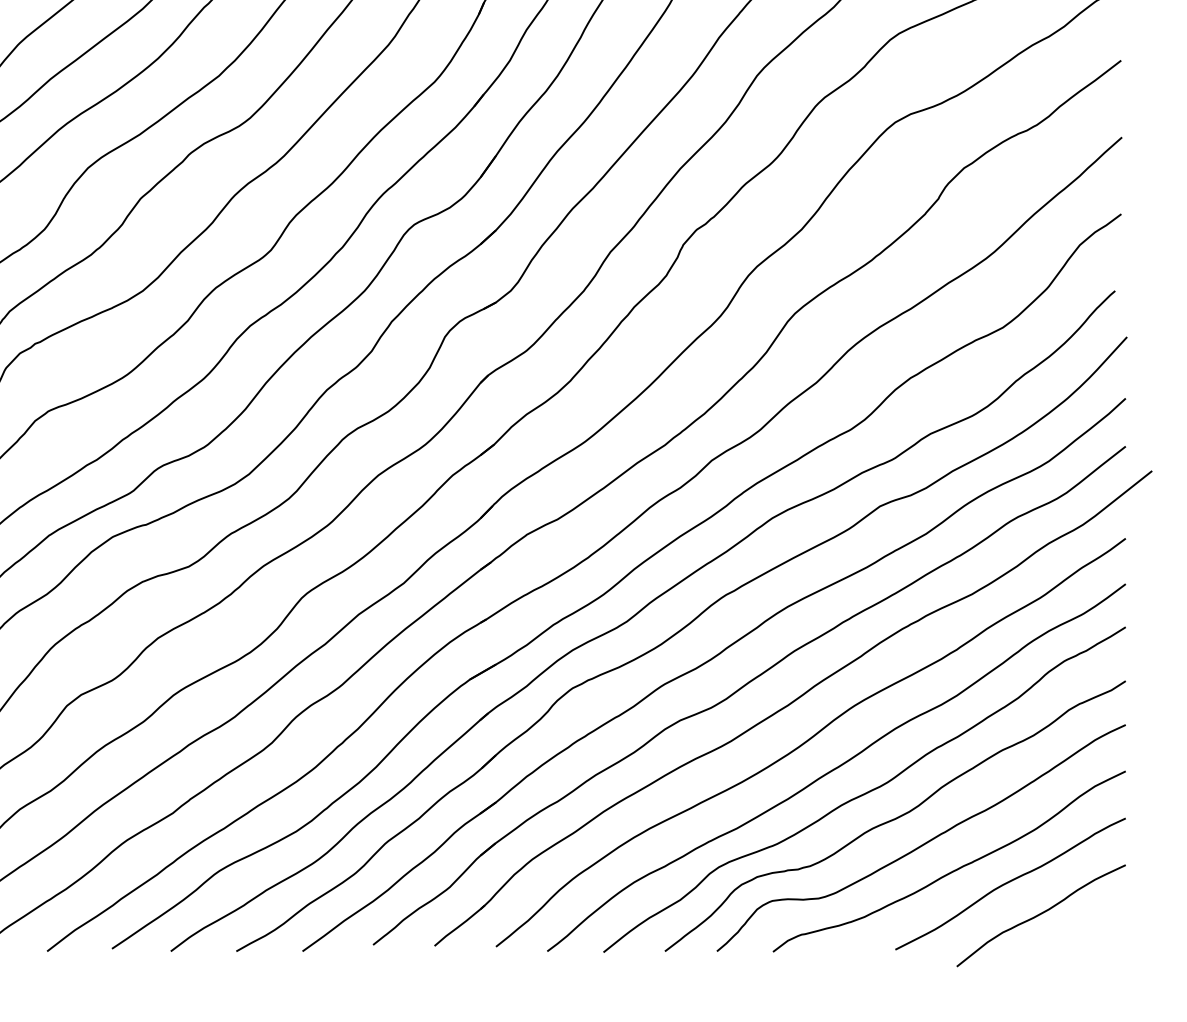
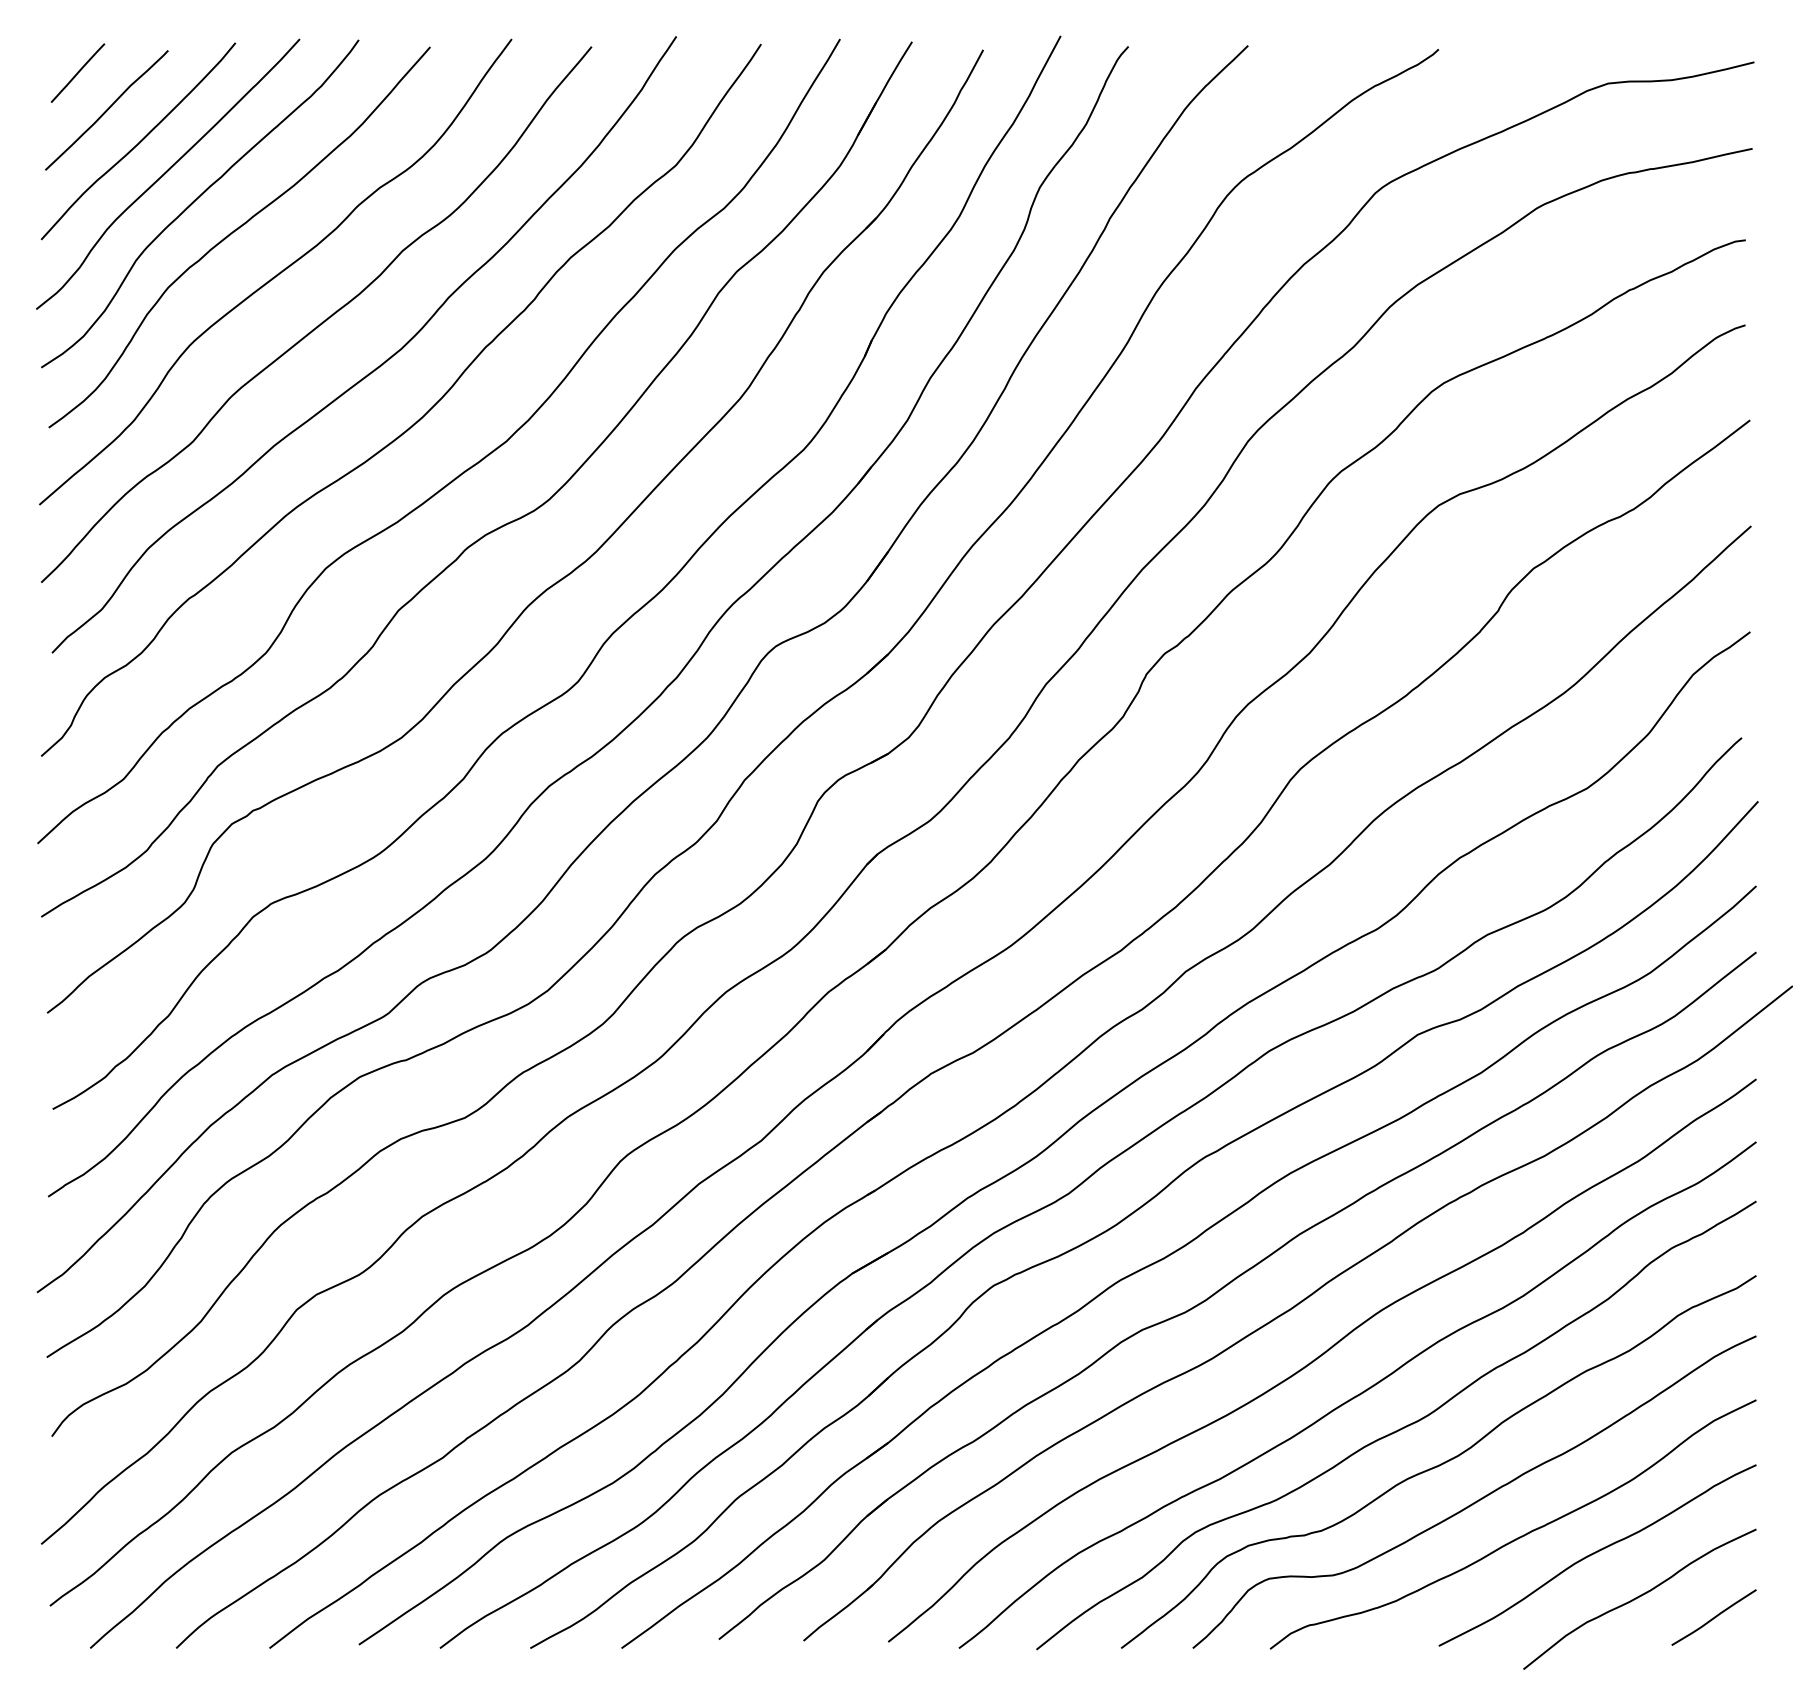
curve: (1094, 929) -> (1713, 1617), added

